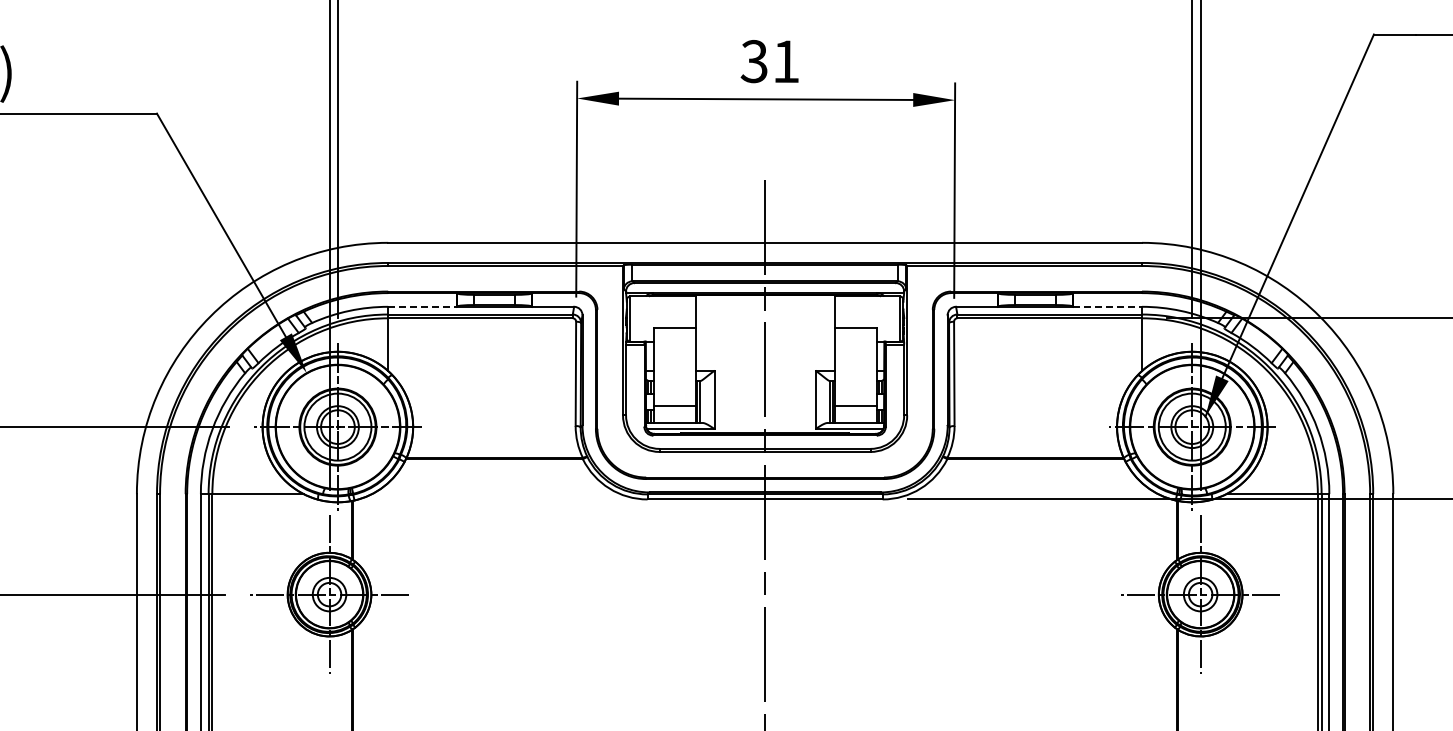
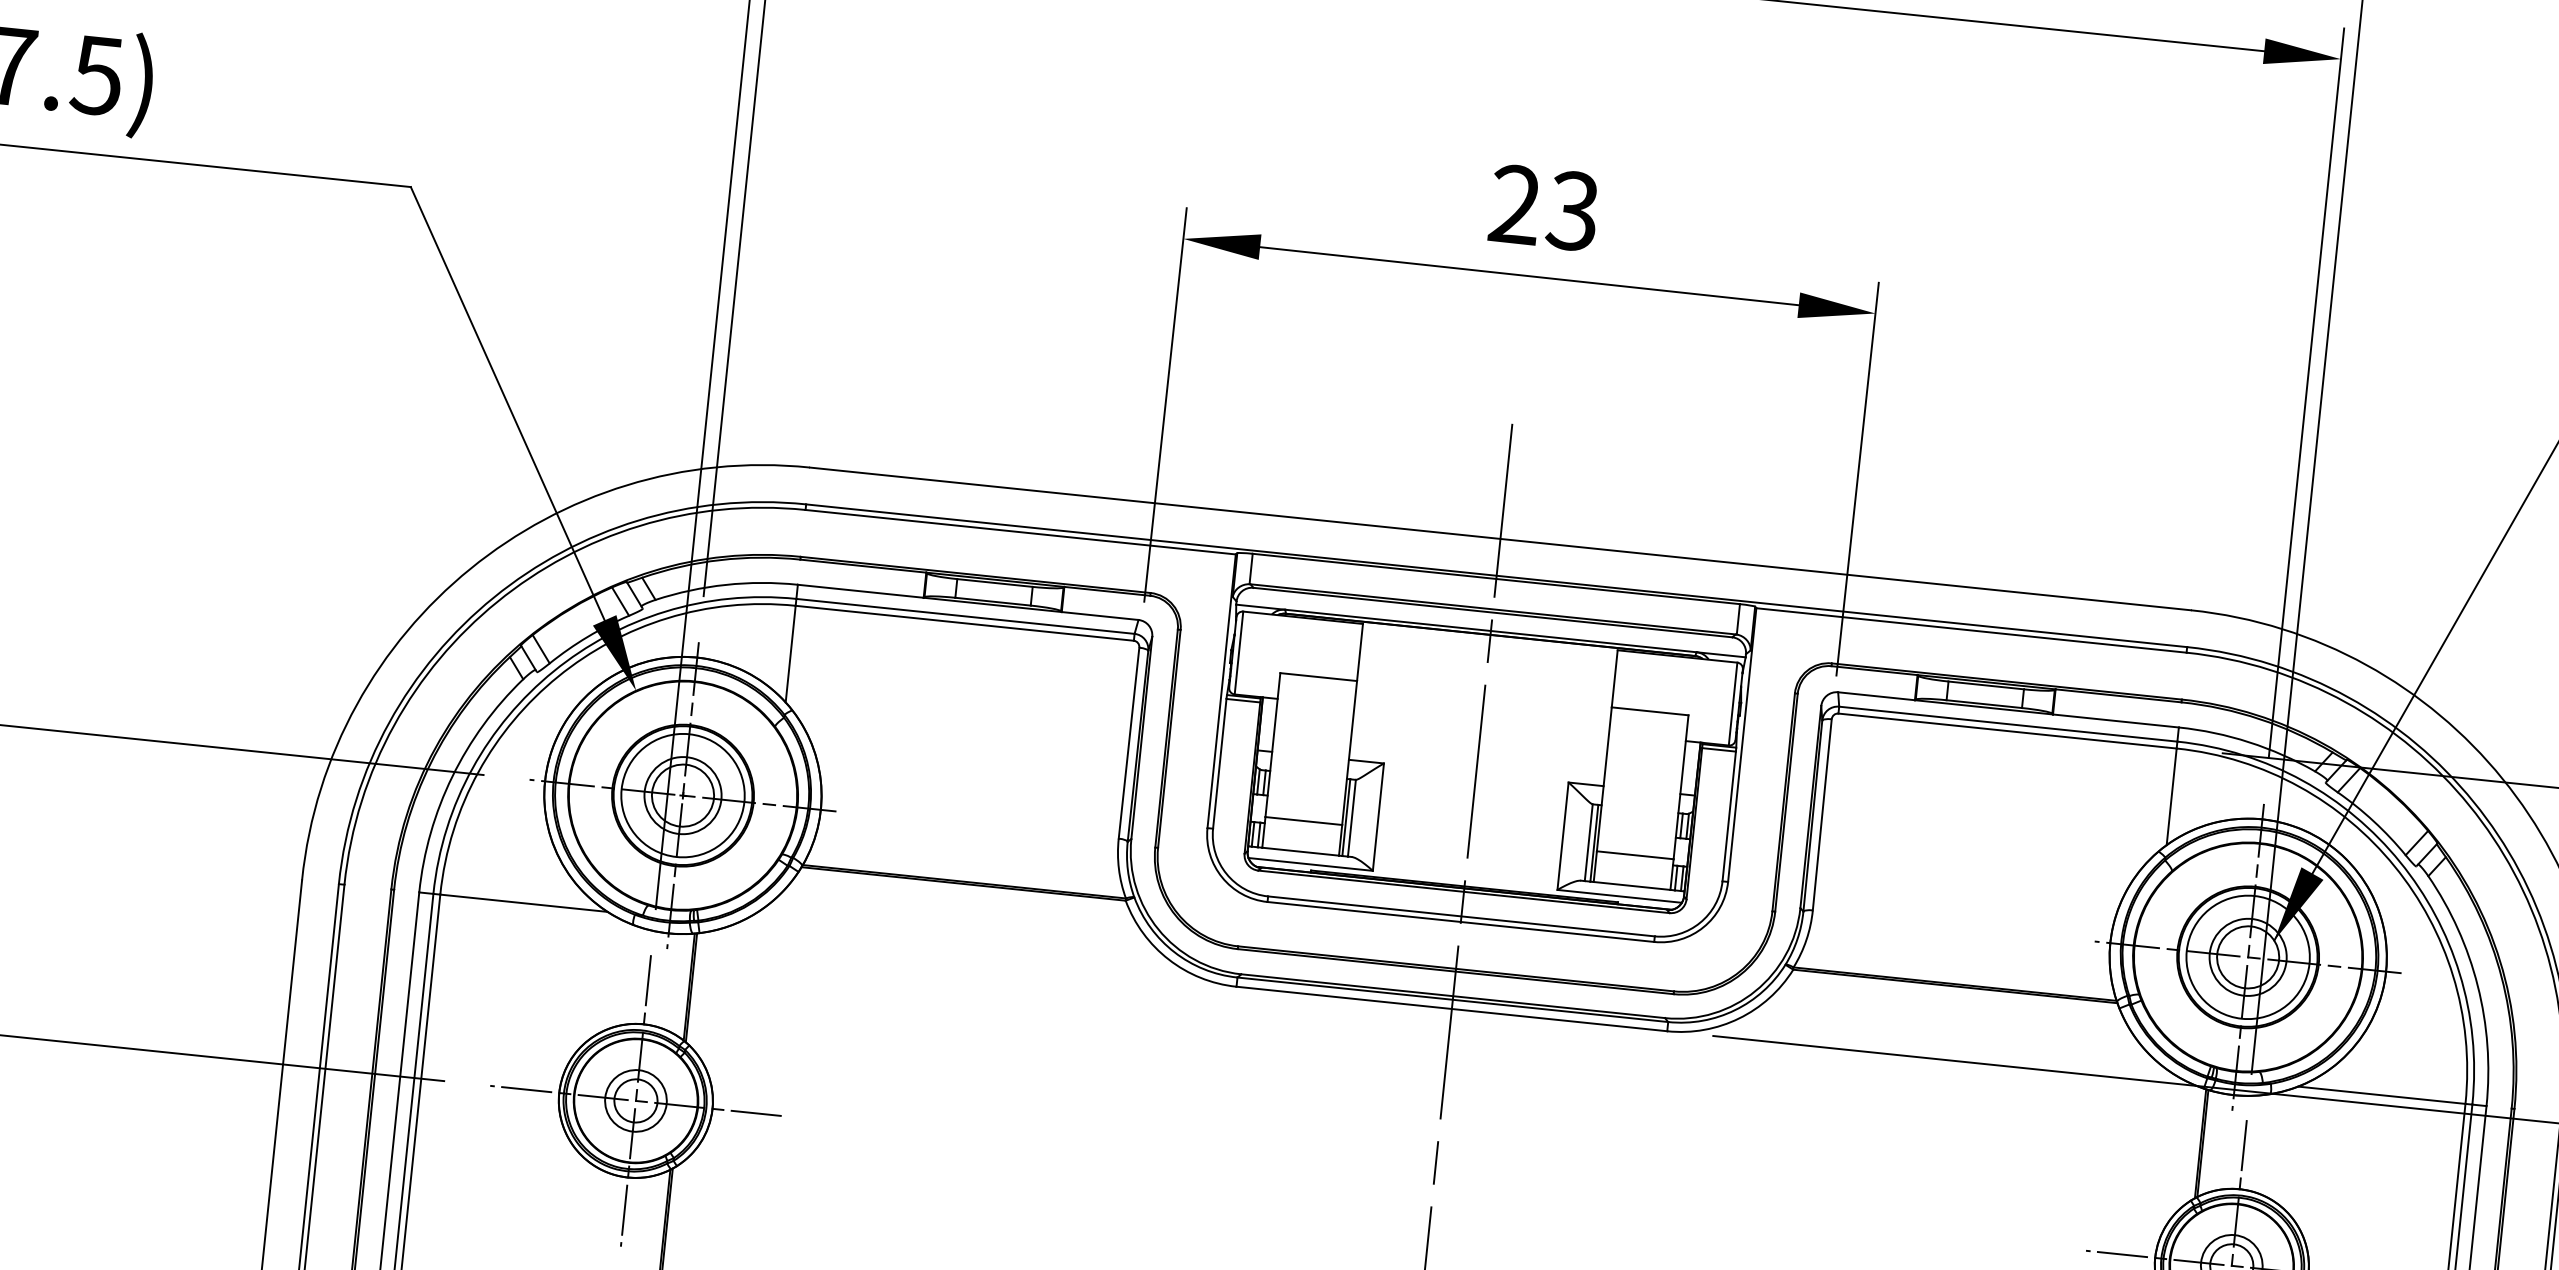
text: (769, 61) -> (1542, 207), 31 -> 23
line: (423, 306) -> (862, 590), dashed -> solid
line: (1108, 306) -> (2117, 720), dashed -> solid

